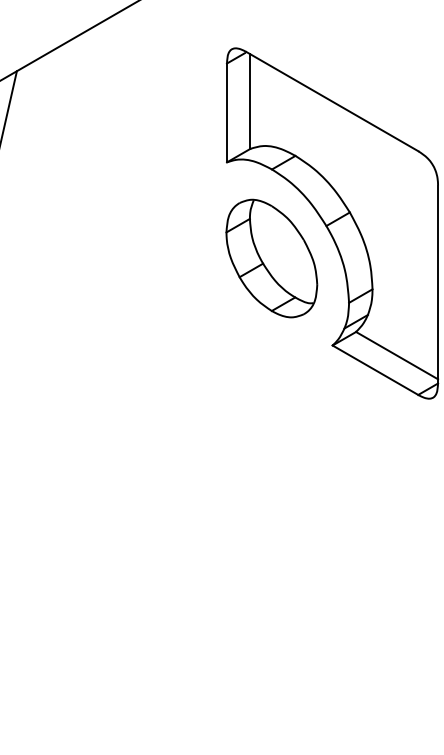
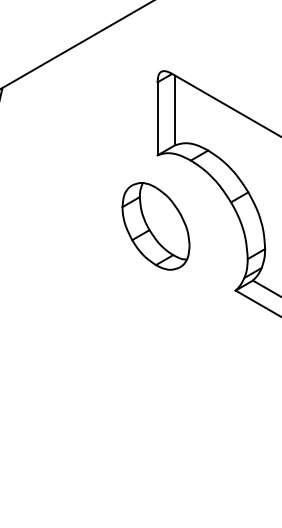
part: (271, 258) -> (155, 226), moved

